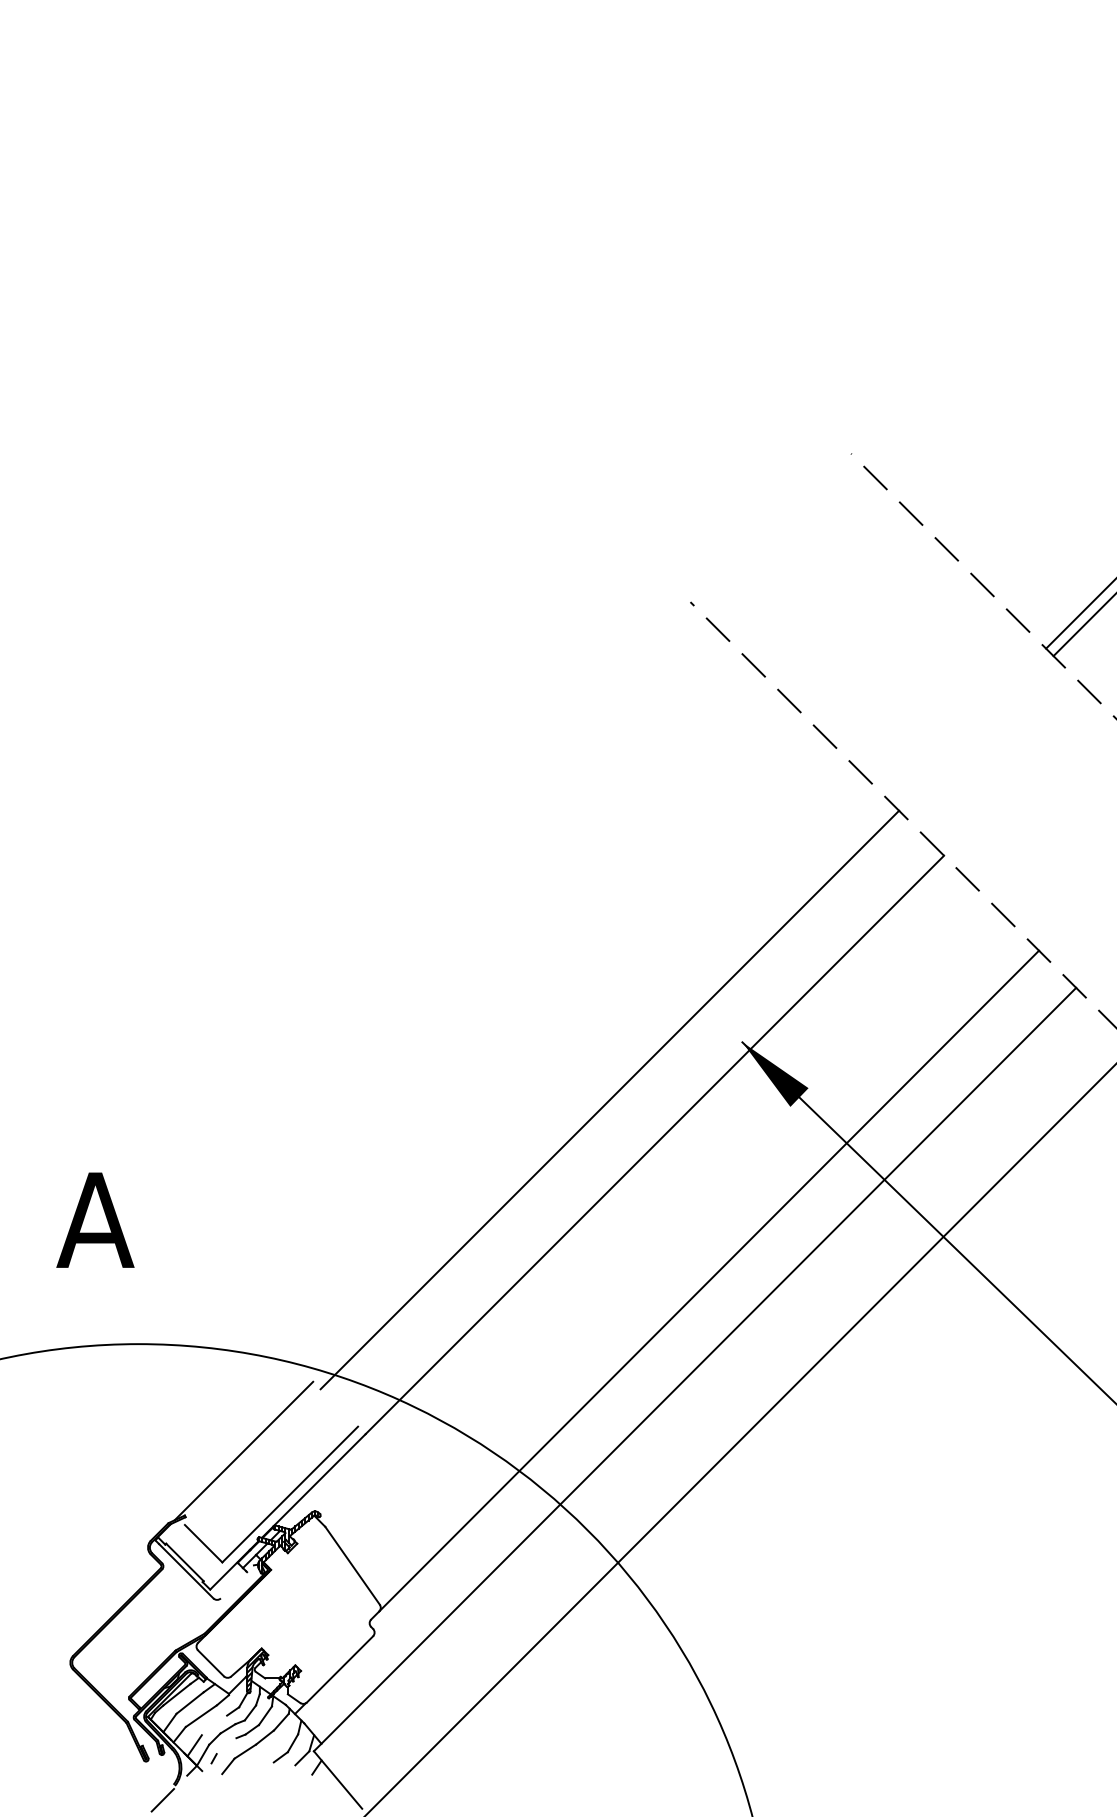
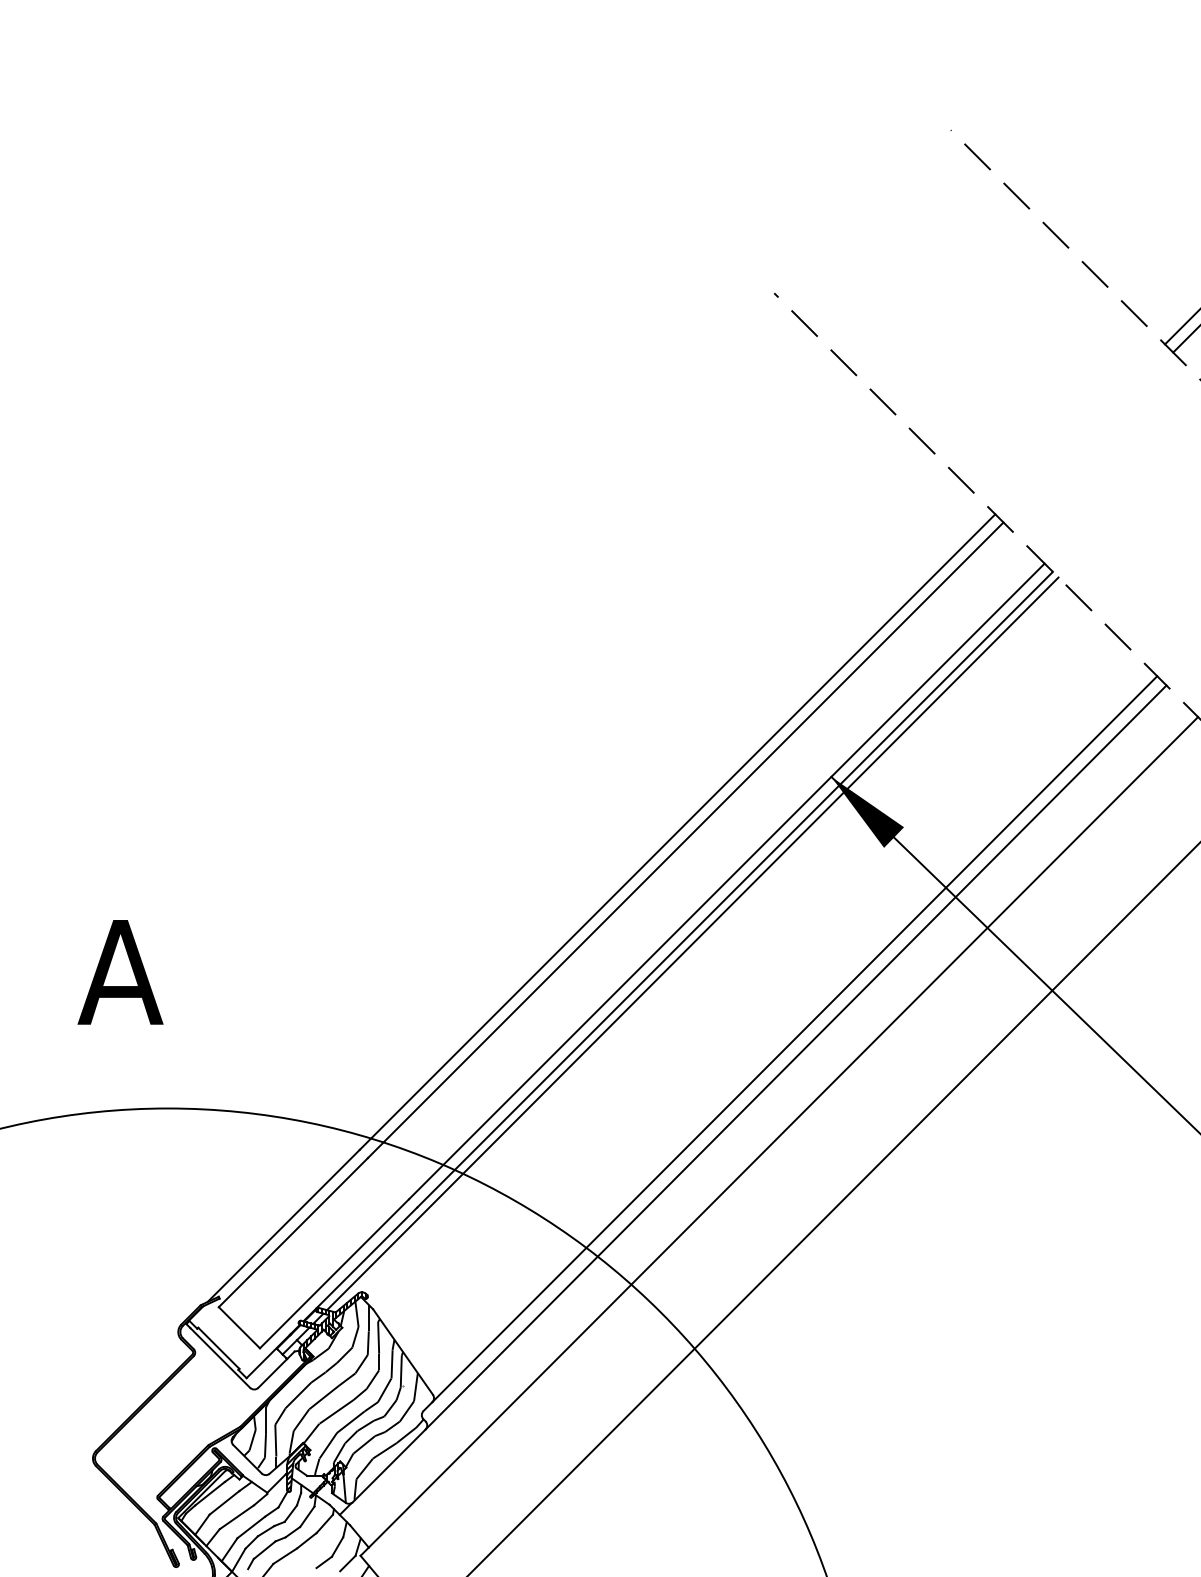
line: (602, 1092) -> (677, 832), added
line: (647, 1137) -> (727, 881), added
line: (616, 1193) -> (693, 942), added
line: (710, 1297) -> (796, 1057), added
line: (252, 1456) -> (293, 1231), added
line: (236, 1581) -> (275, 1369), added
hatch: (283, 1611) -> (327, 1402), added
line: (214, 1725) -> (251, 1527), added
line: (226, 1746) -> (264, 1550), added

